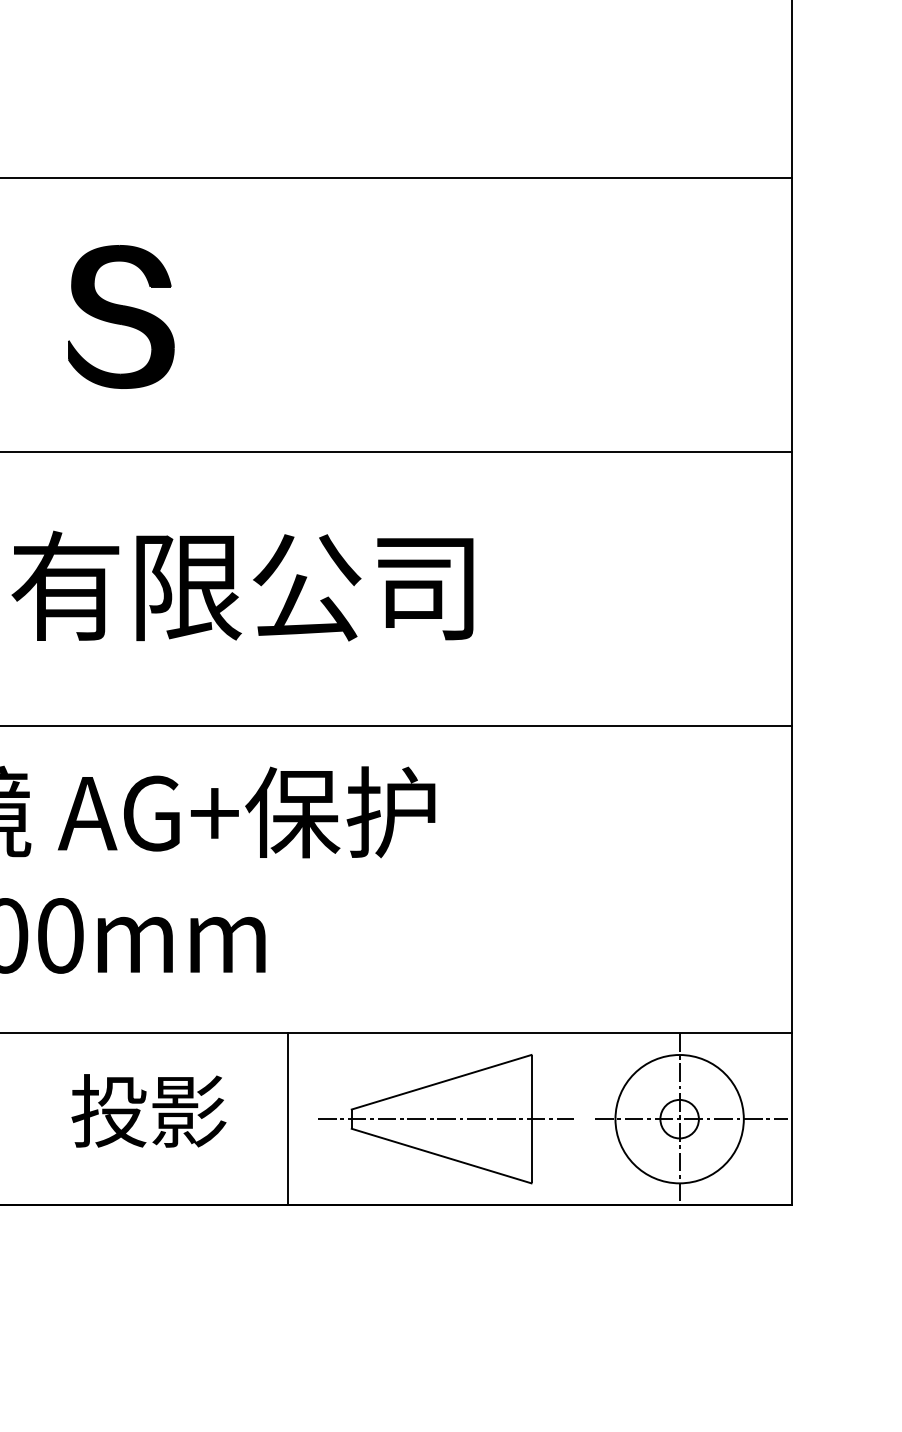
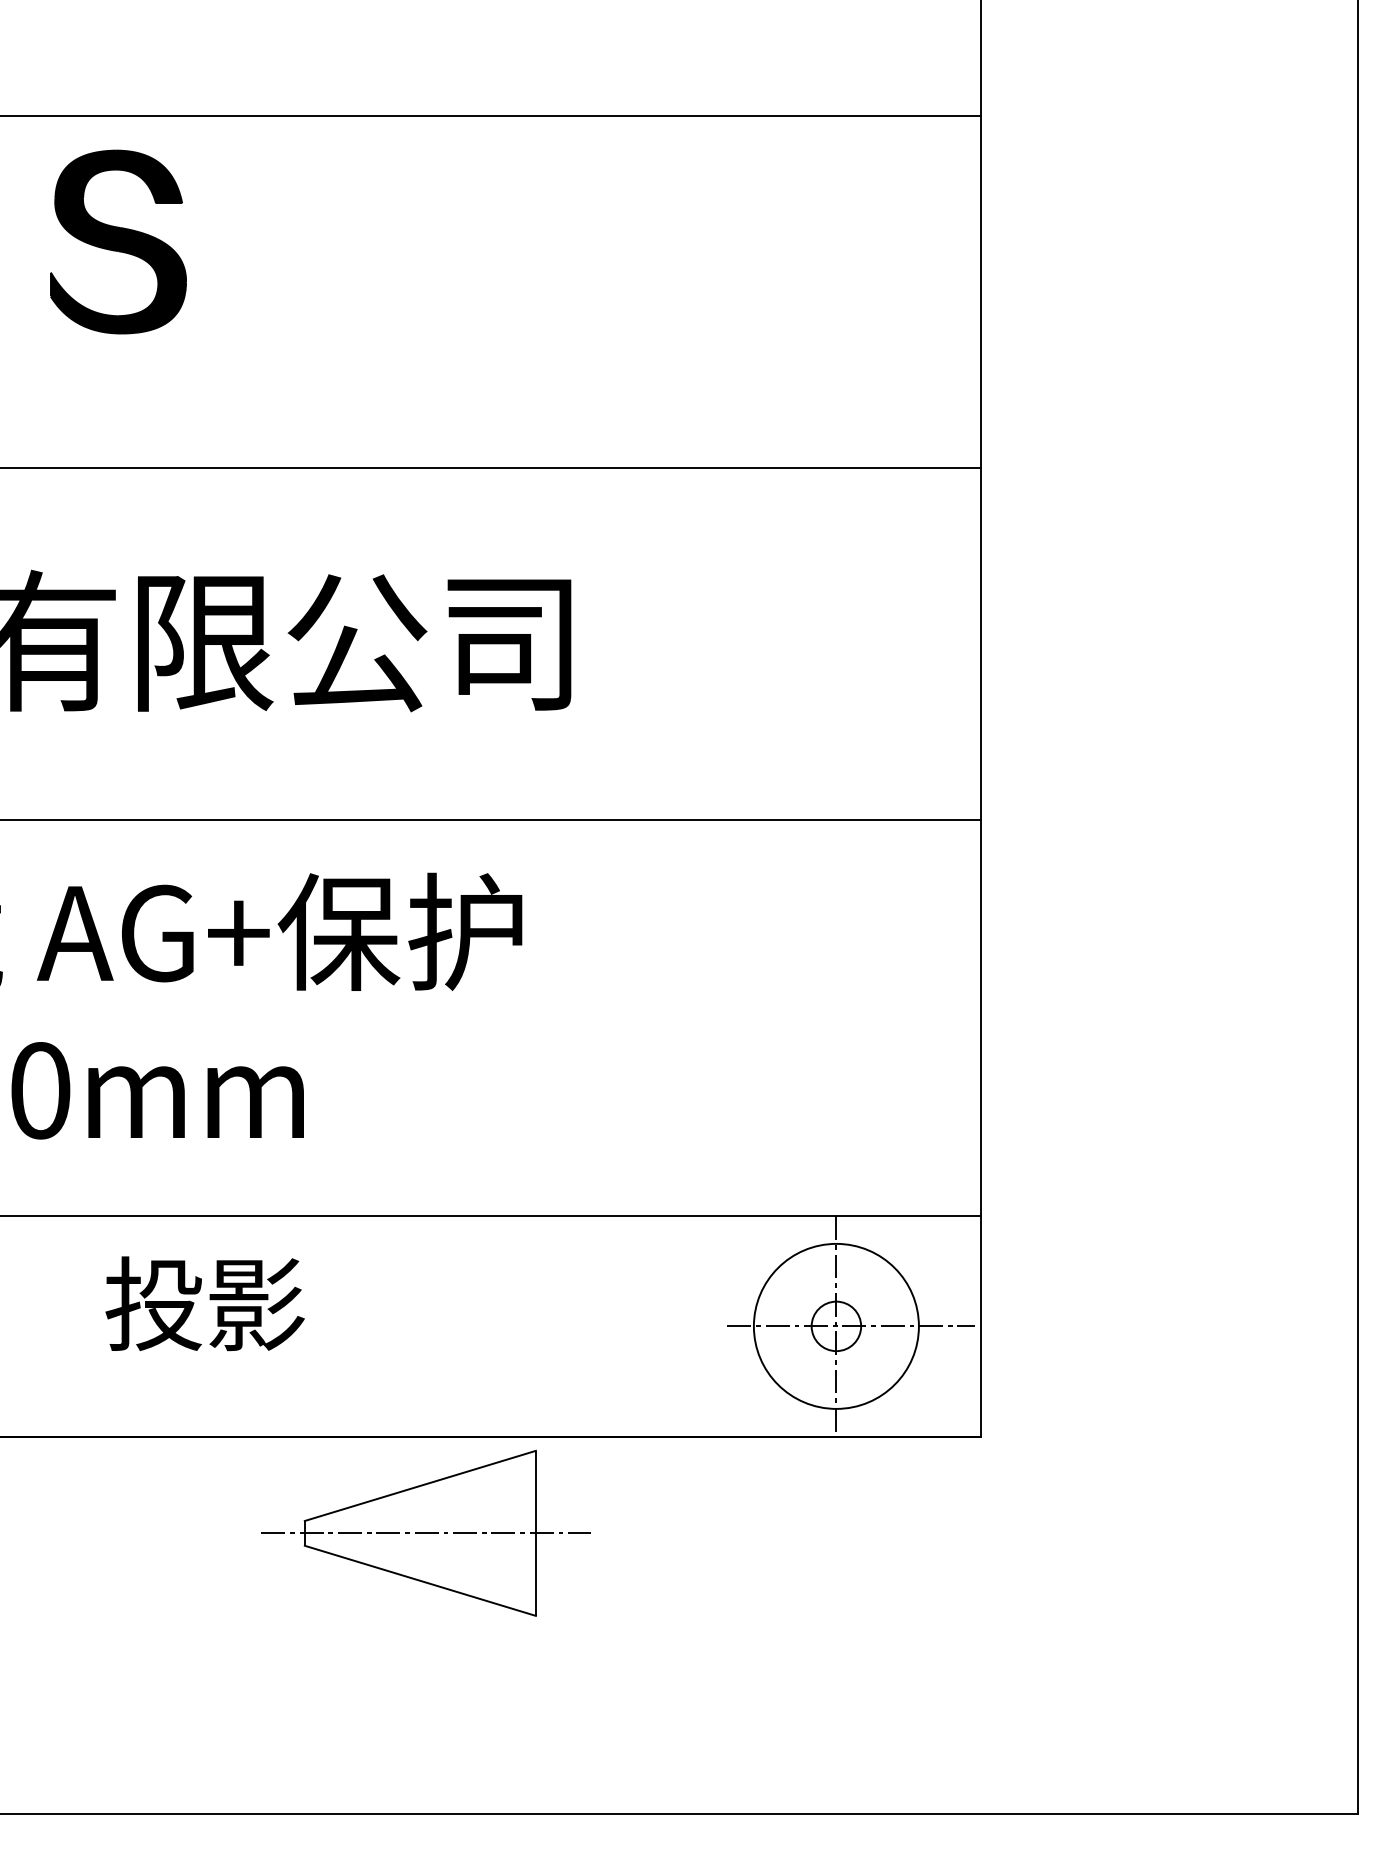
part: (121, 316) -> (118, 241), moved
text: (148, 1110) -> (204, 1303), moved
part: (445, 1118) -> (425, 1532), moved
line: (287, 1119) -> (332, 1326), removed

